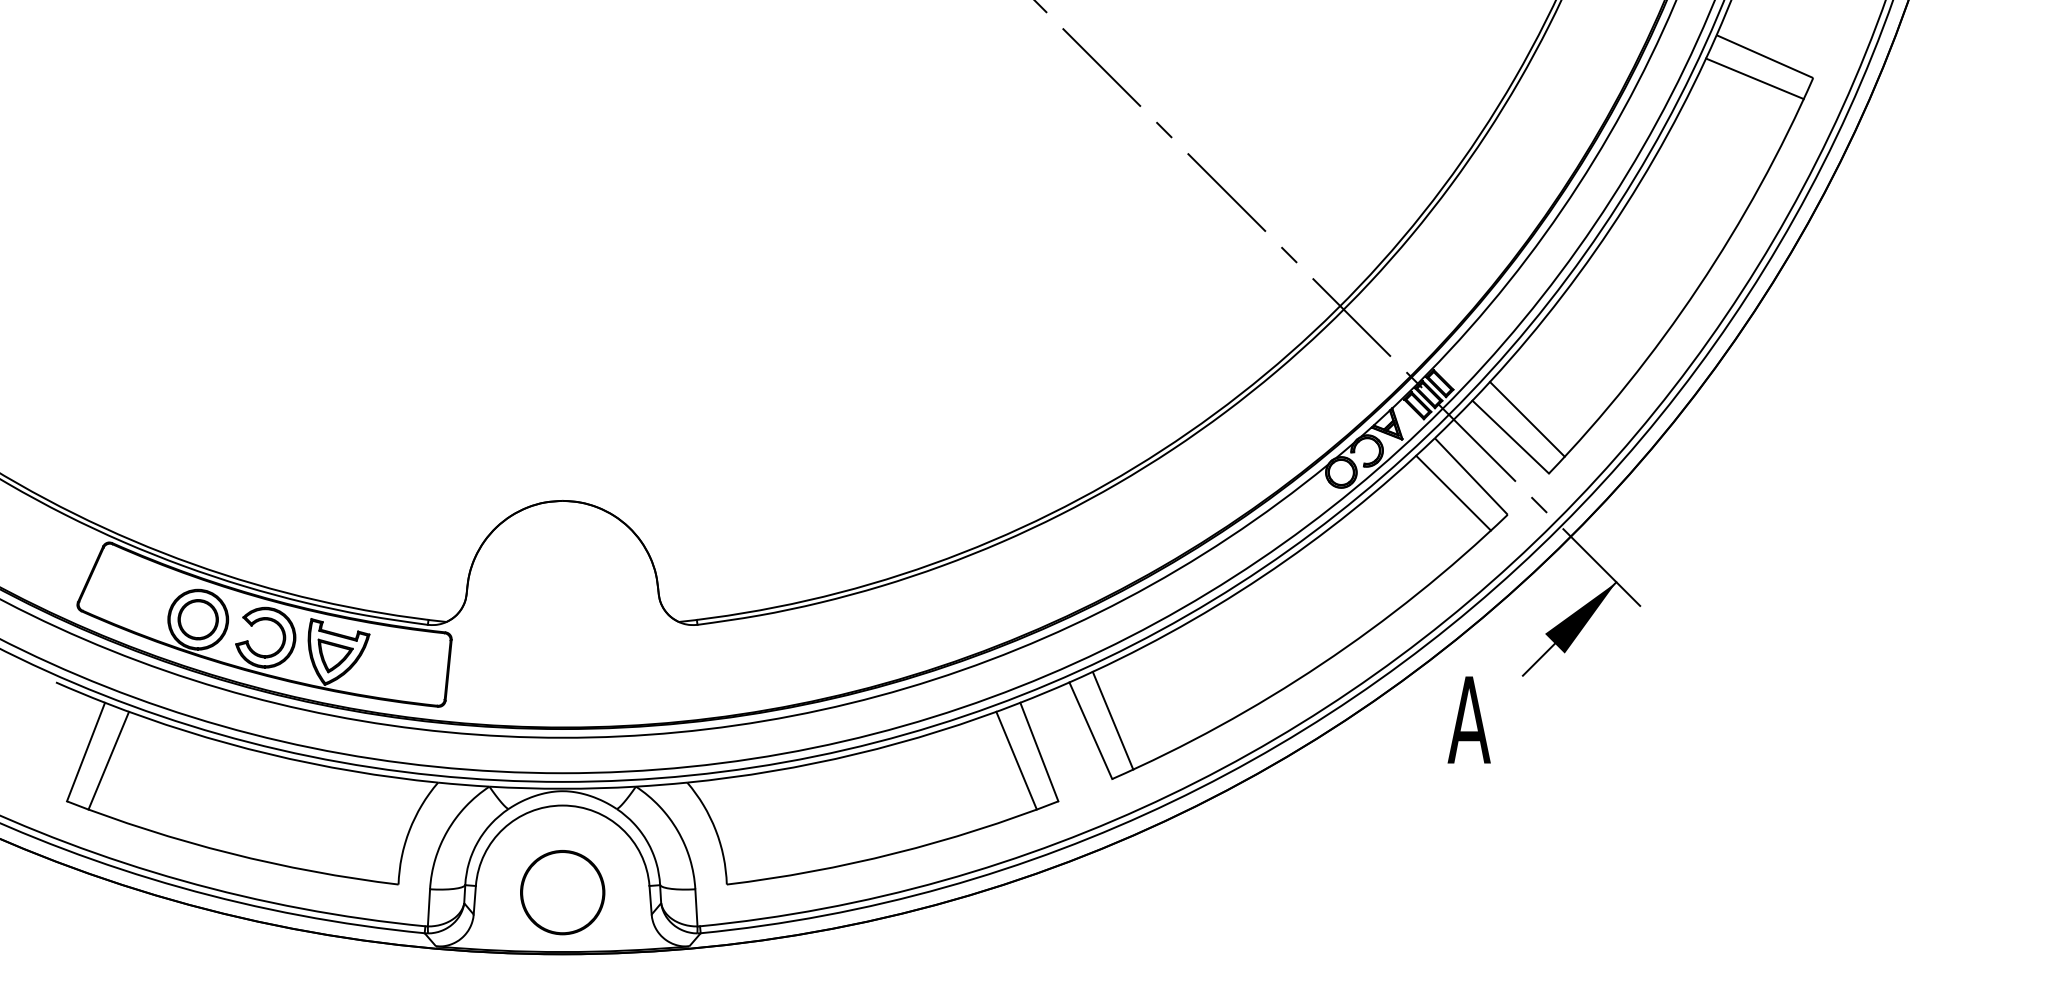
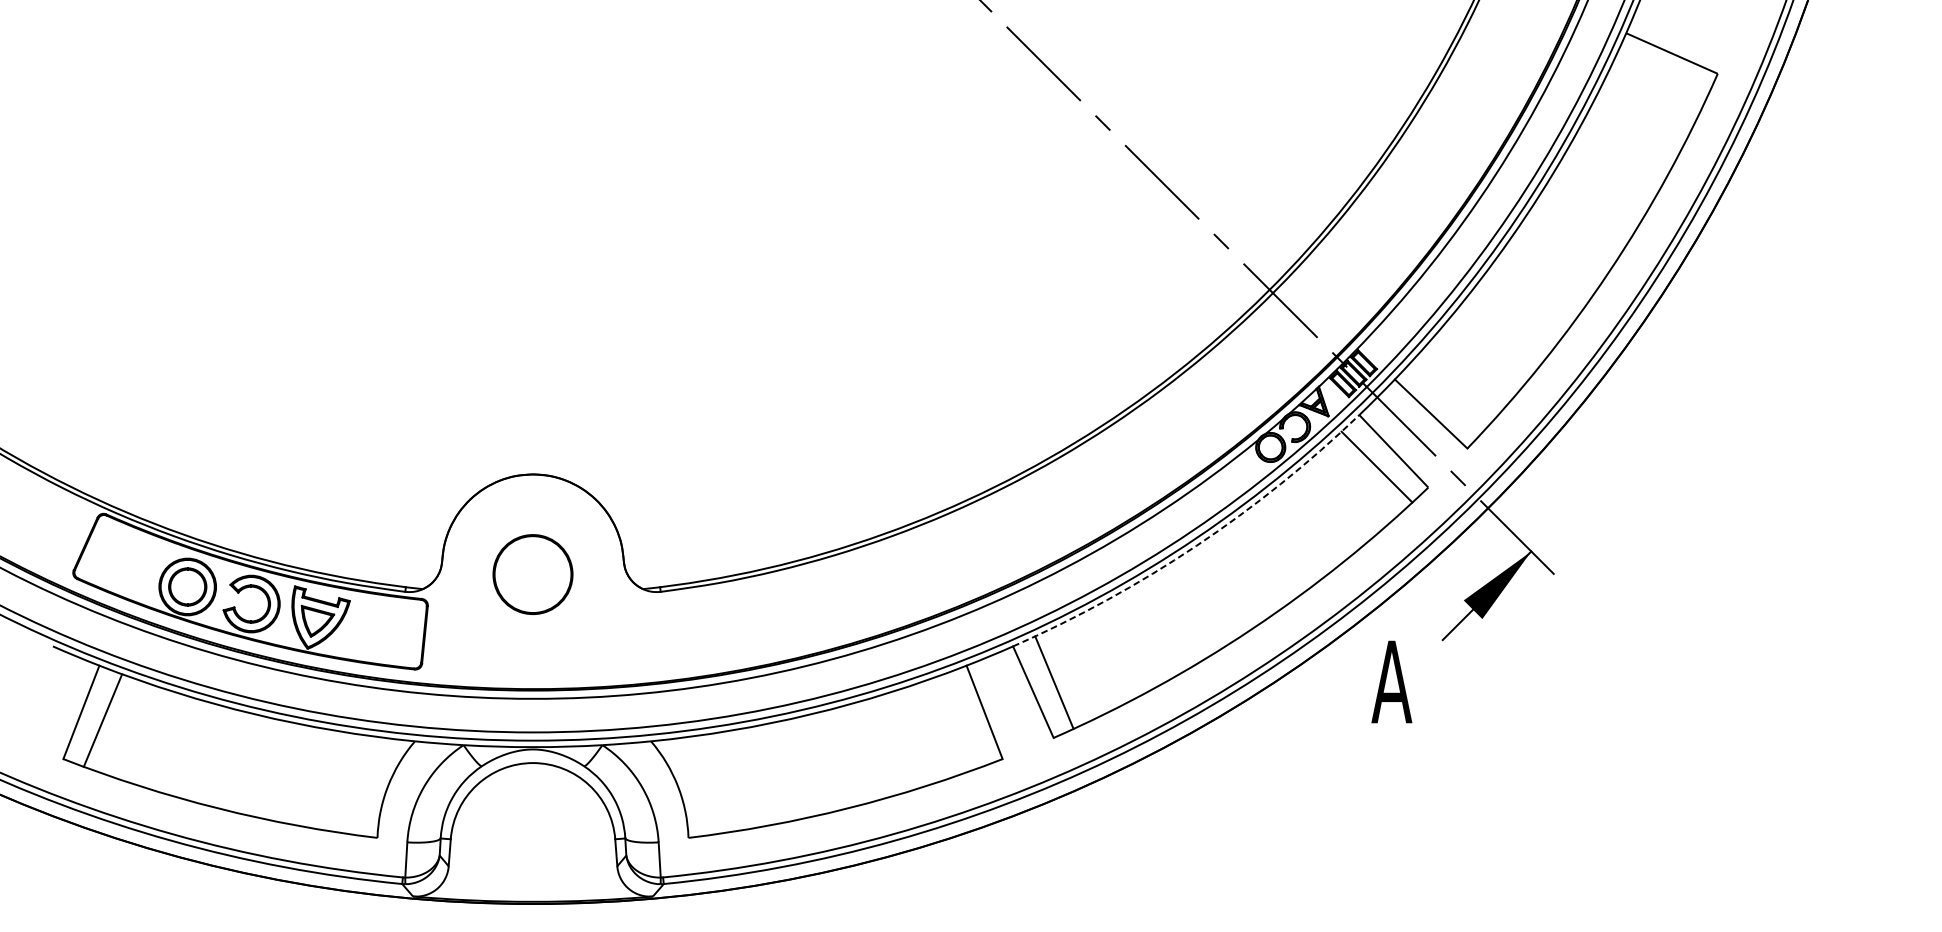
line: (1754, 78) -> (1662, 74), removed
line: (1527, 418) -> (1447, 396), removed
arc: (1262, 576) -> (1196, 546), solid -> dashed
line: (1016, 760) -> (962, 720), removed
part: (562, 892) -> (532, 574), moved

